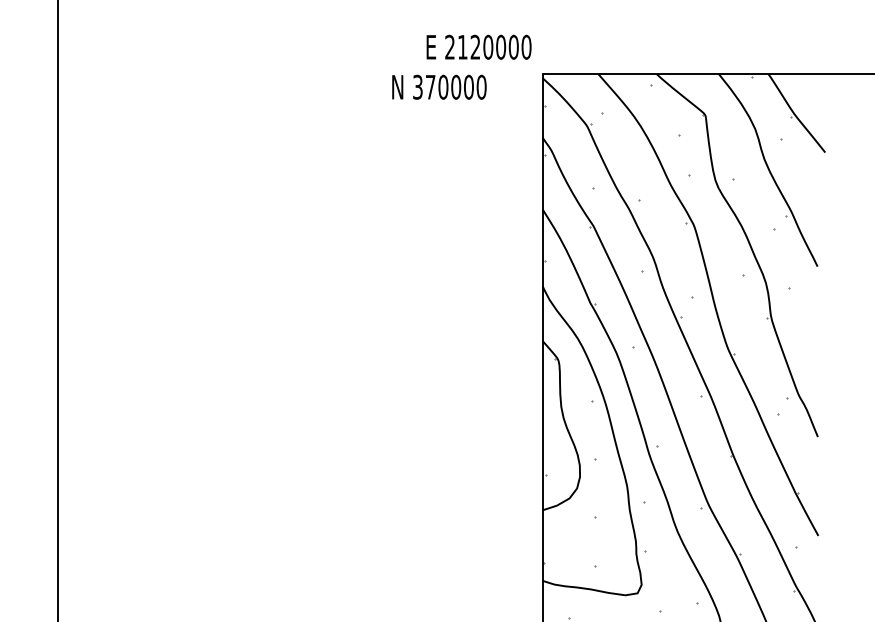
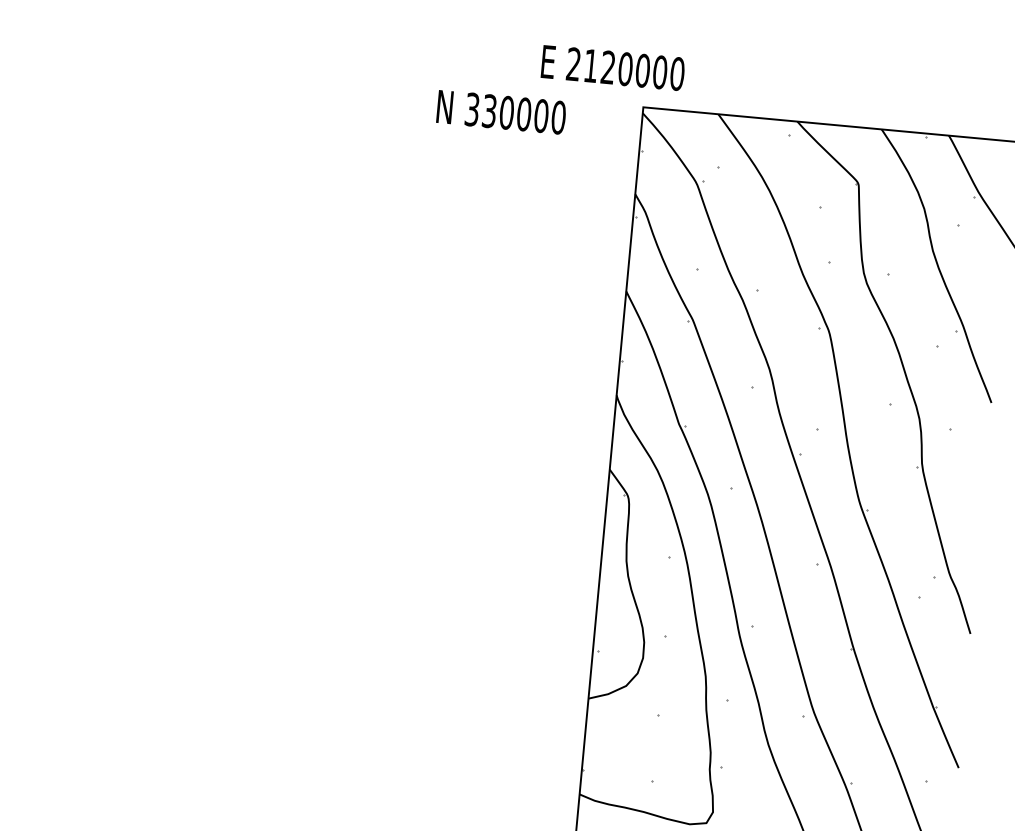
text: (478, 46) -> (612, 66), moved
text: (430, 86) -> (489, 110), 370000 -> 330000

